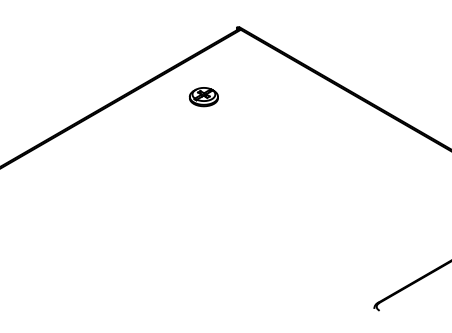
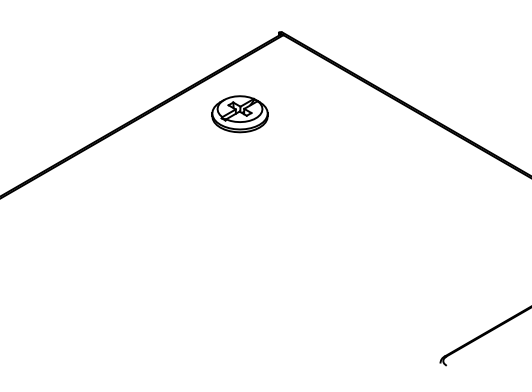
part: (203, 97) -> (239, 114), size x1.67

